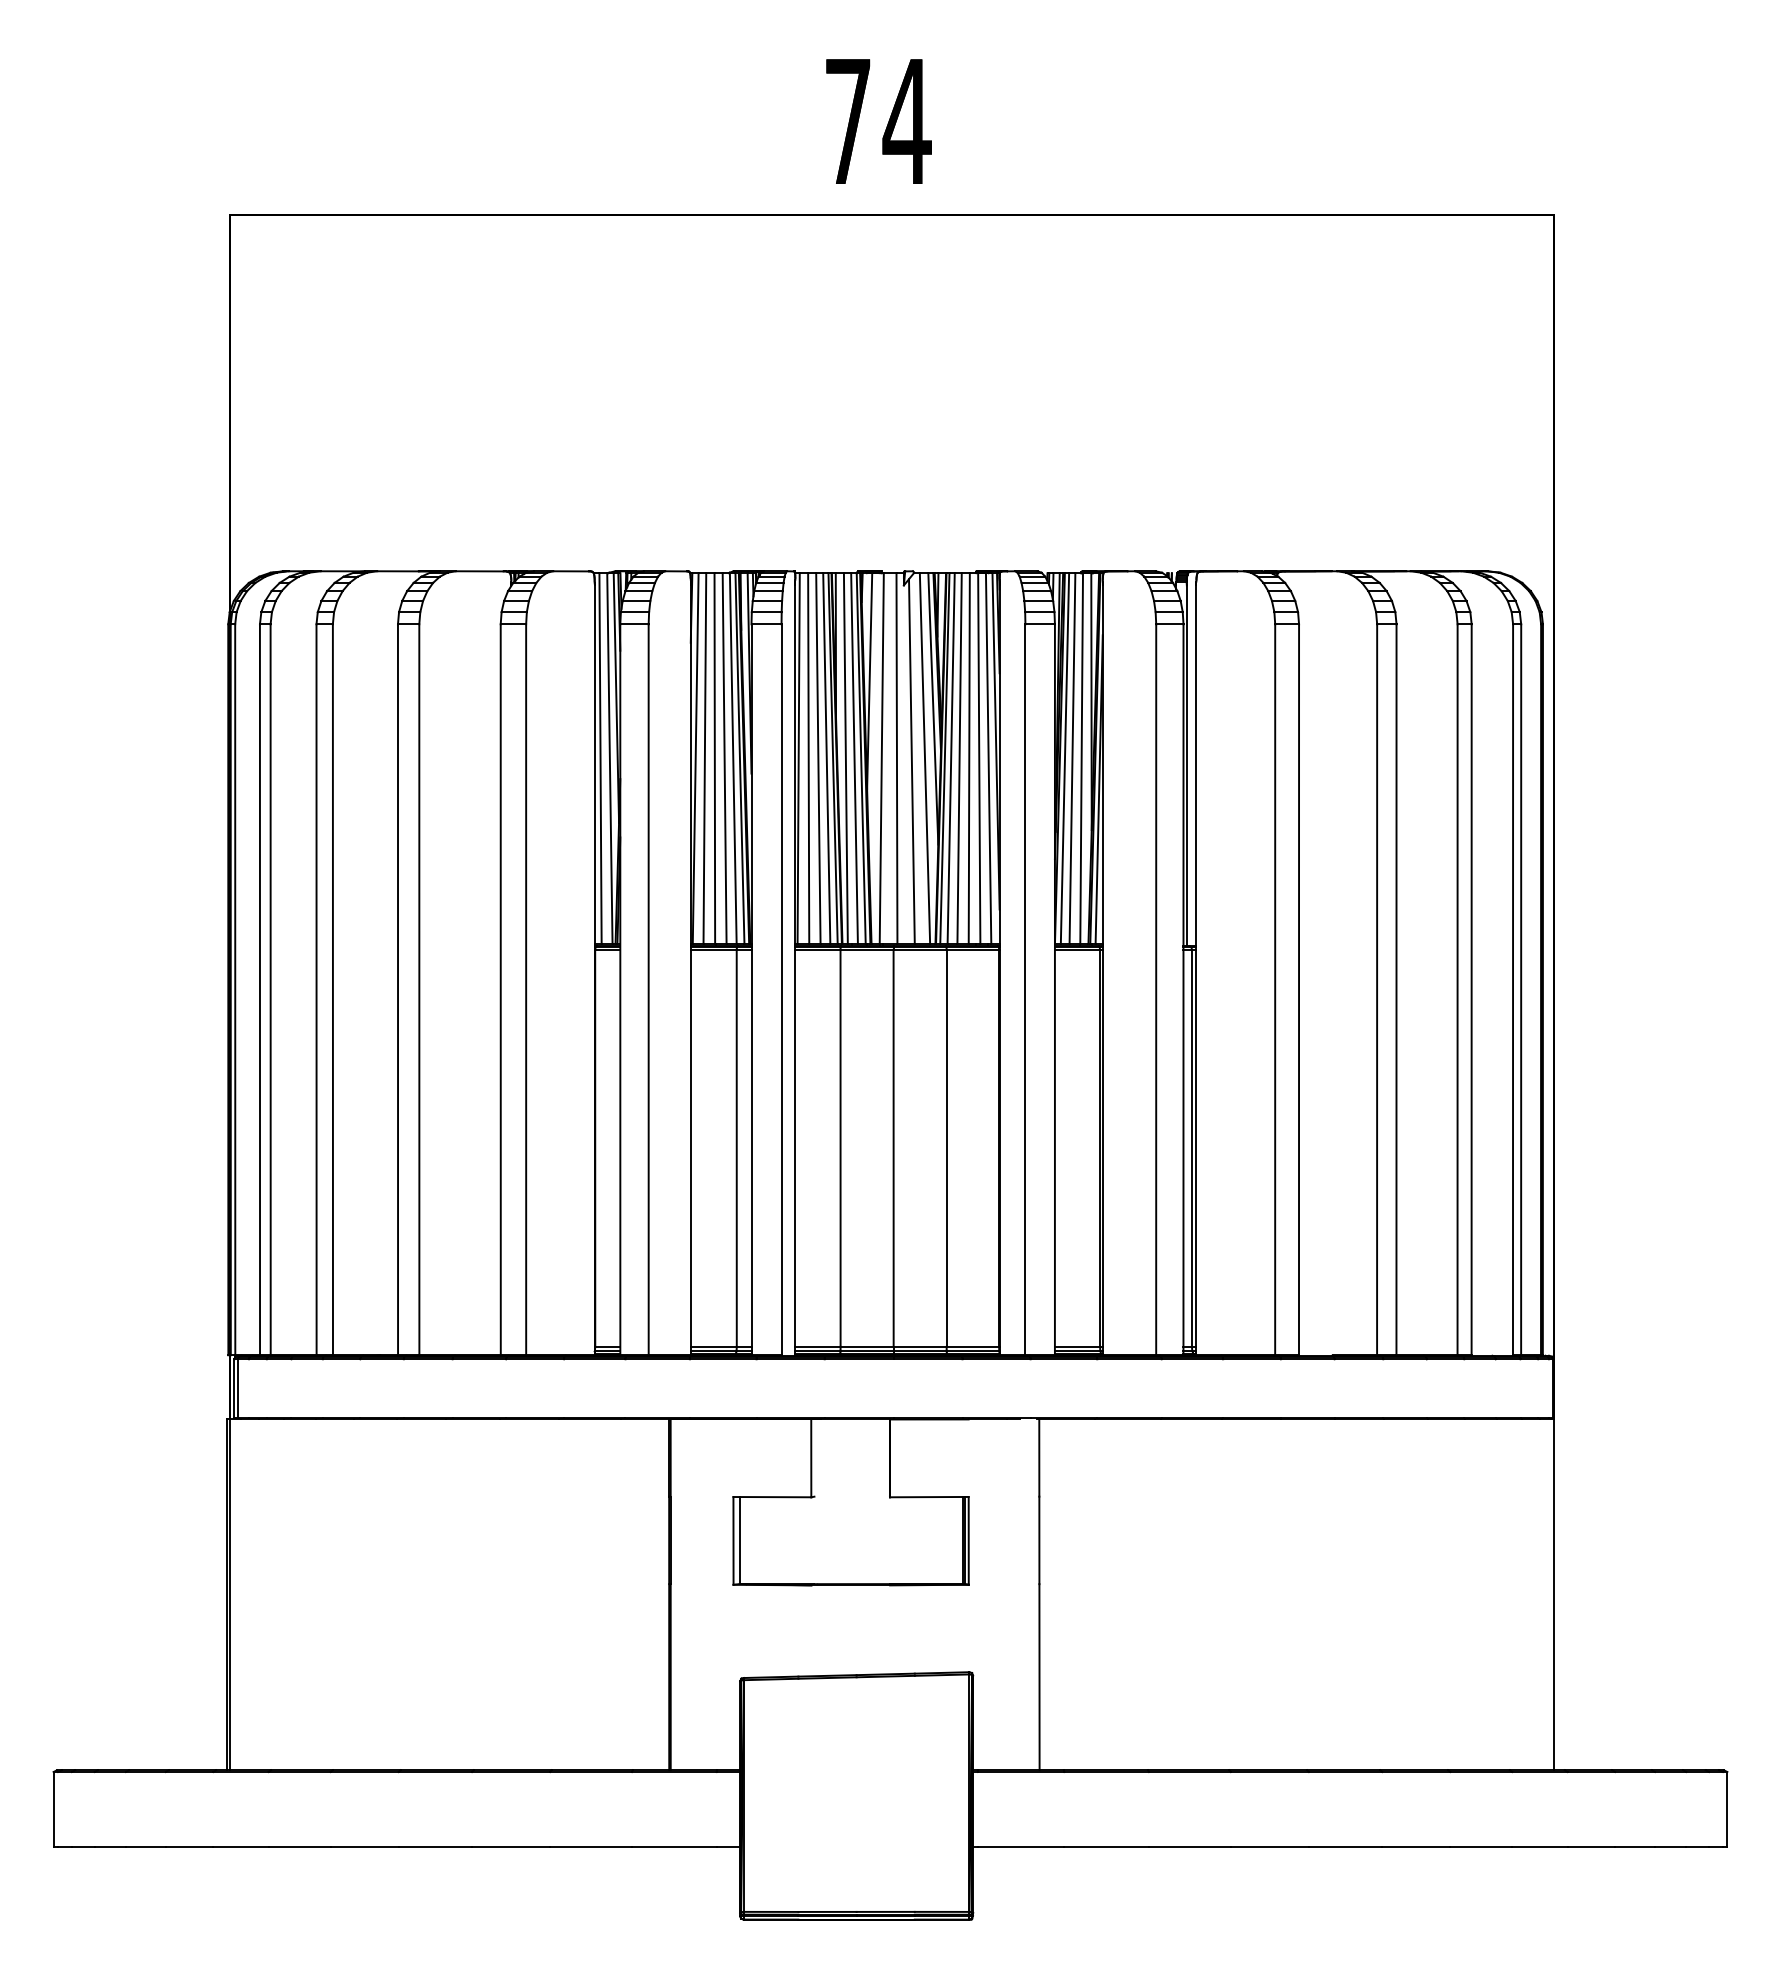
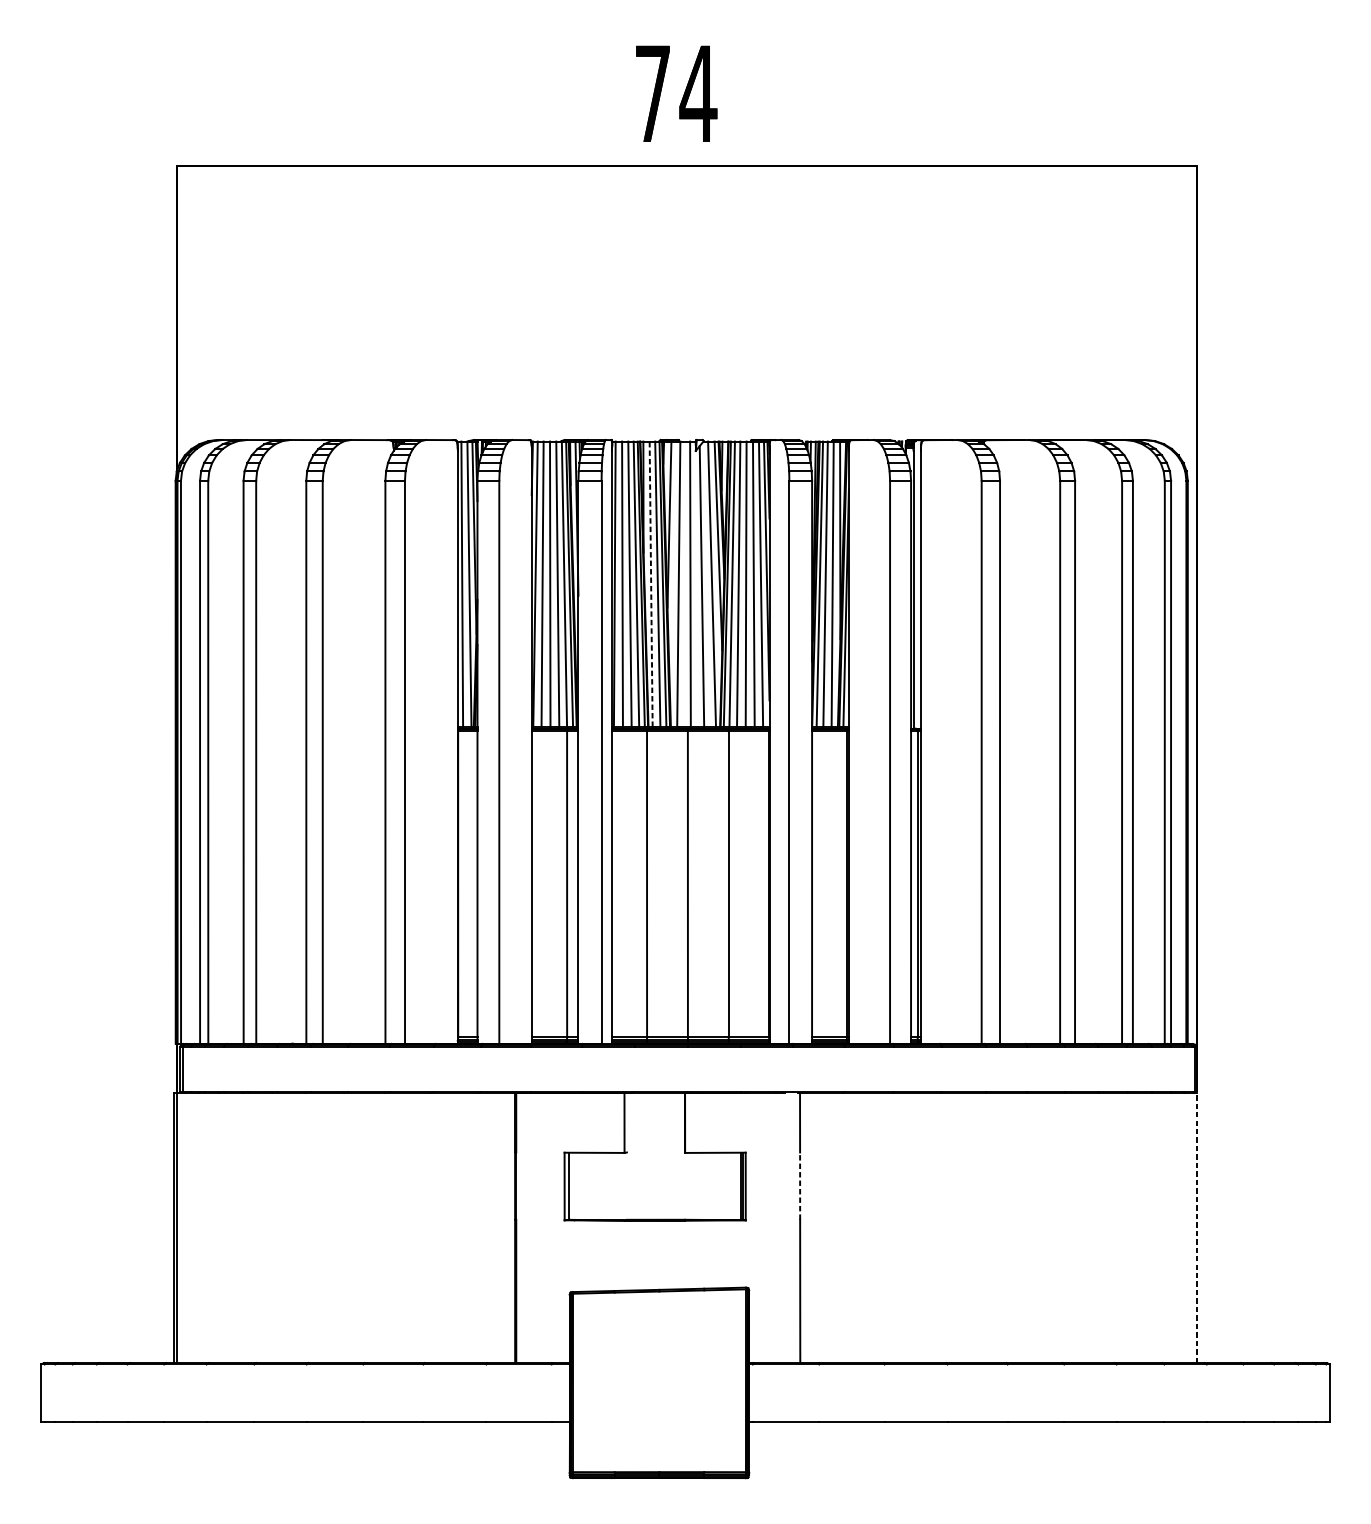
line: (845, 758) -> (650, 584), solid -> dashed
line: (1039, 1540) -> (800, 1186), solid -> dashed
line: (1554, 1594) -> (1196, 1227), solid -> dashed

